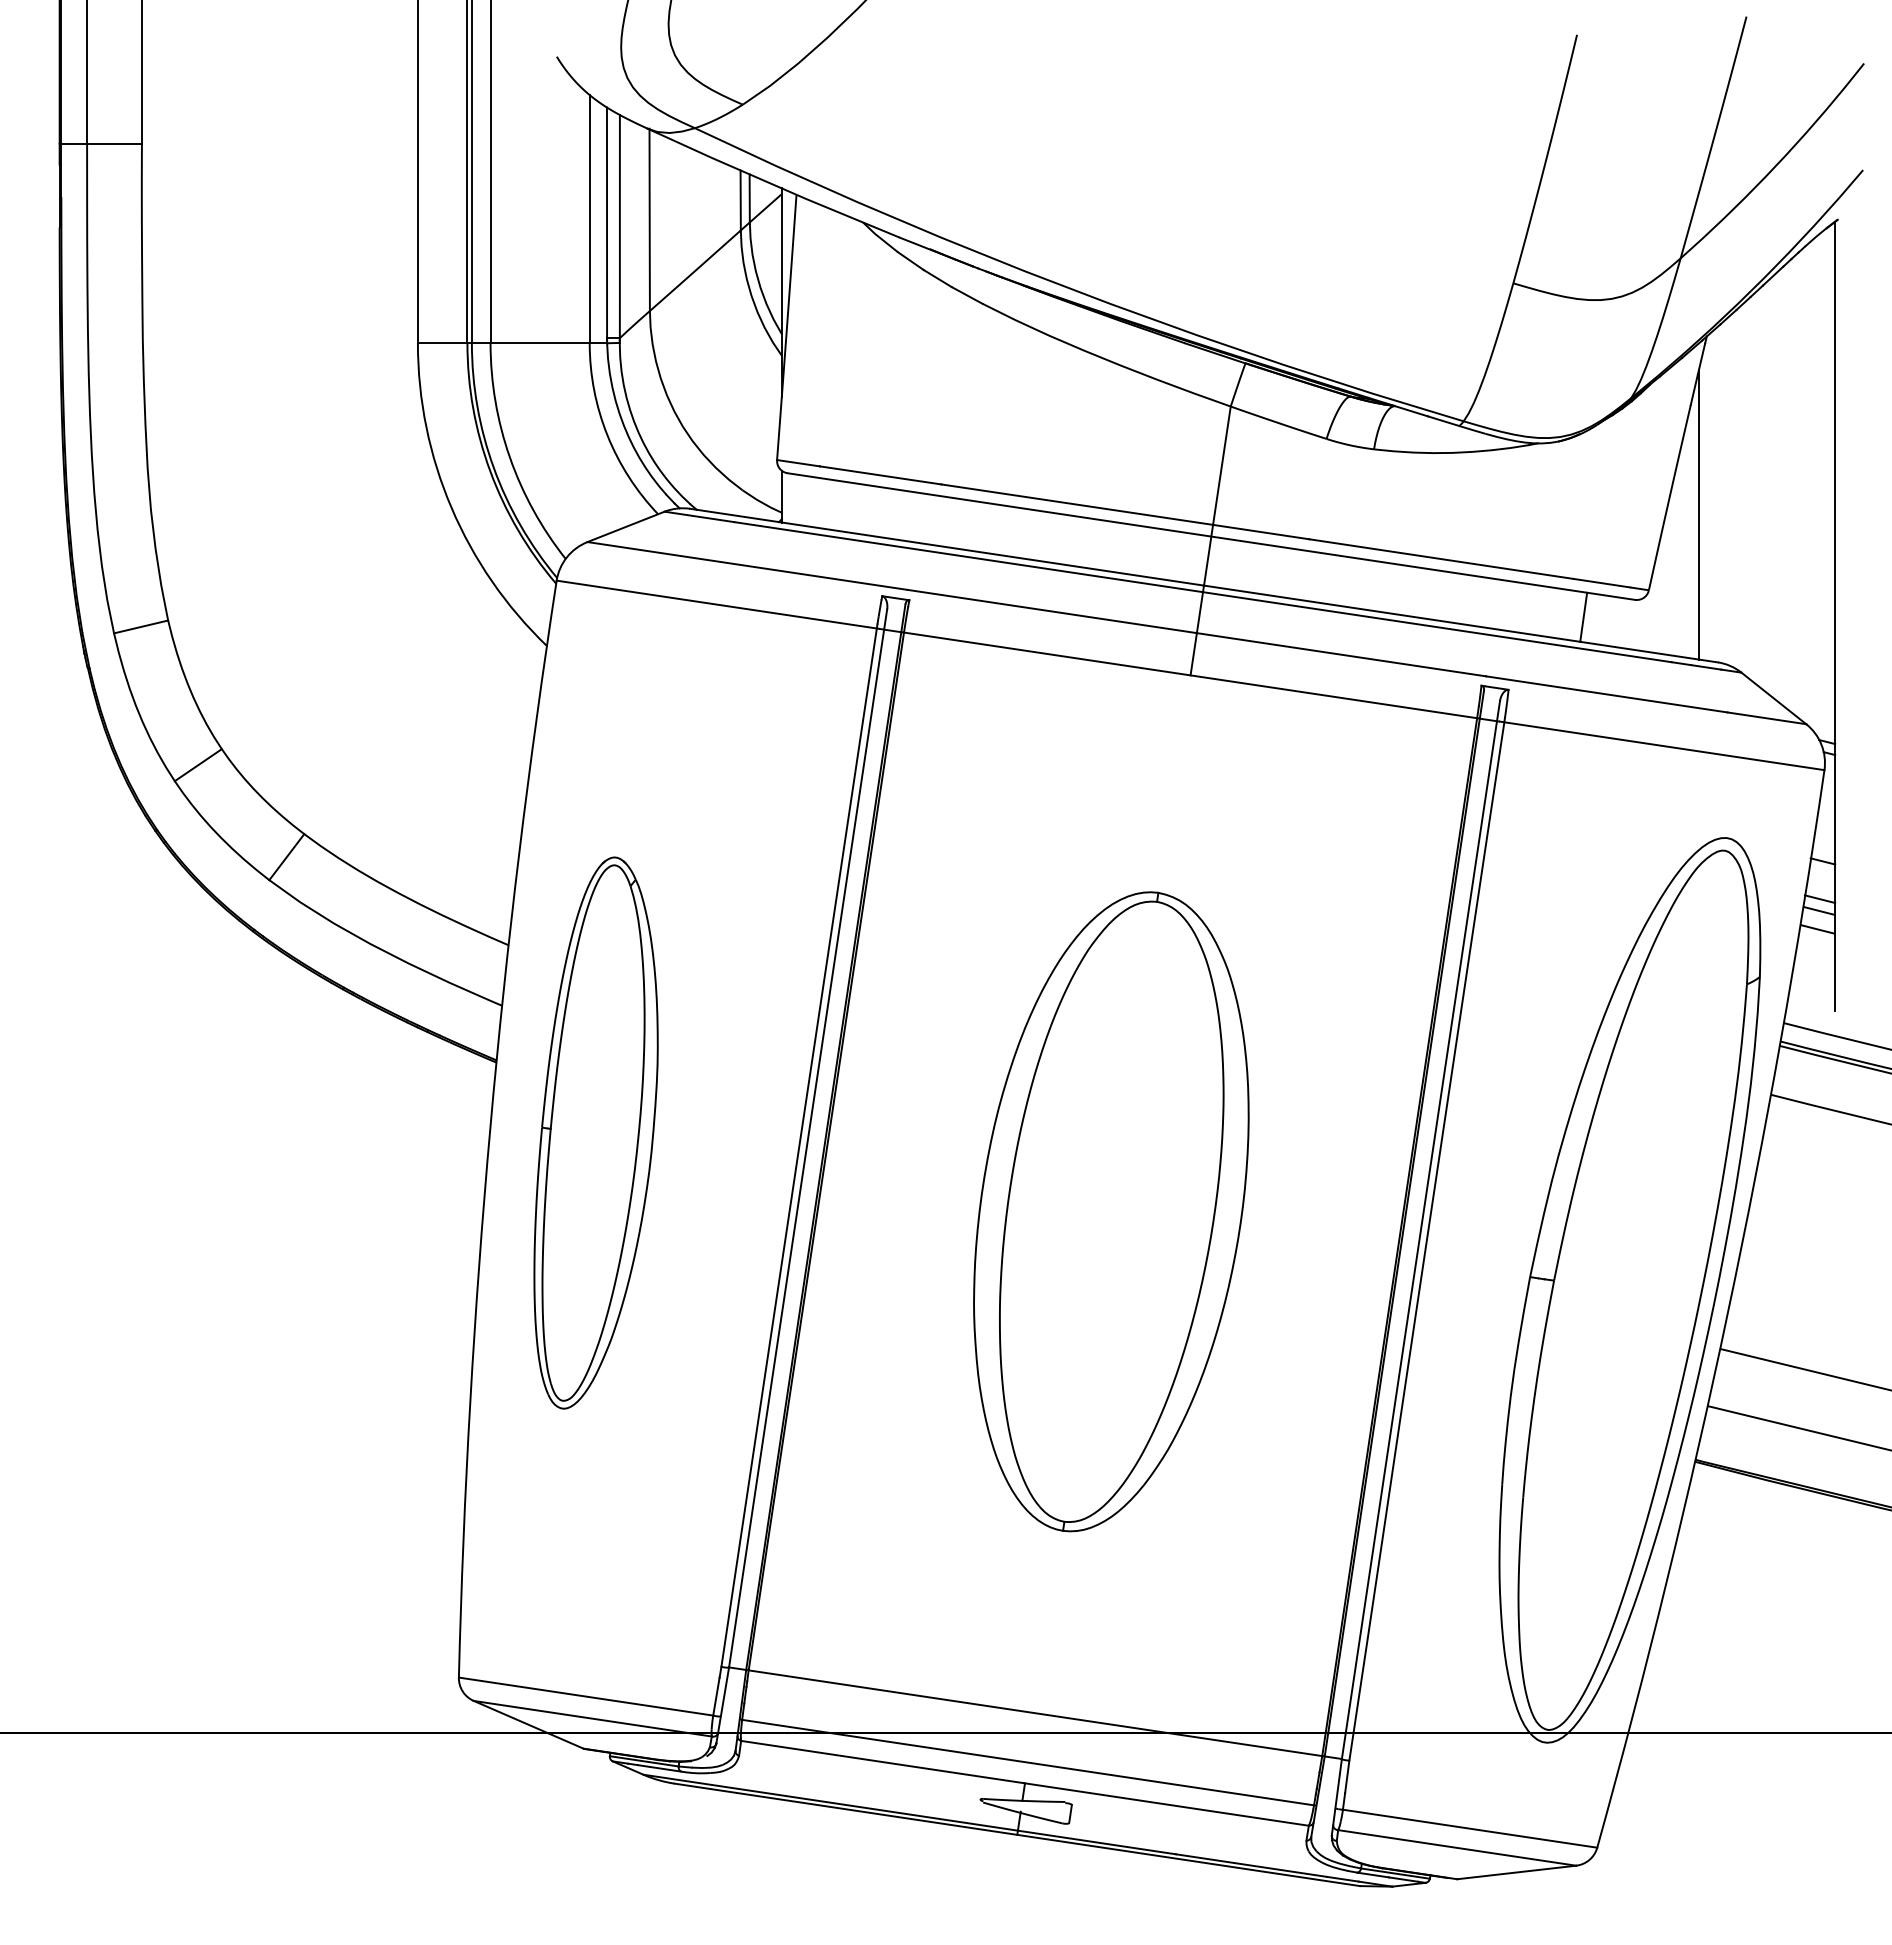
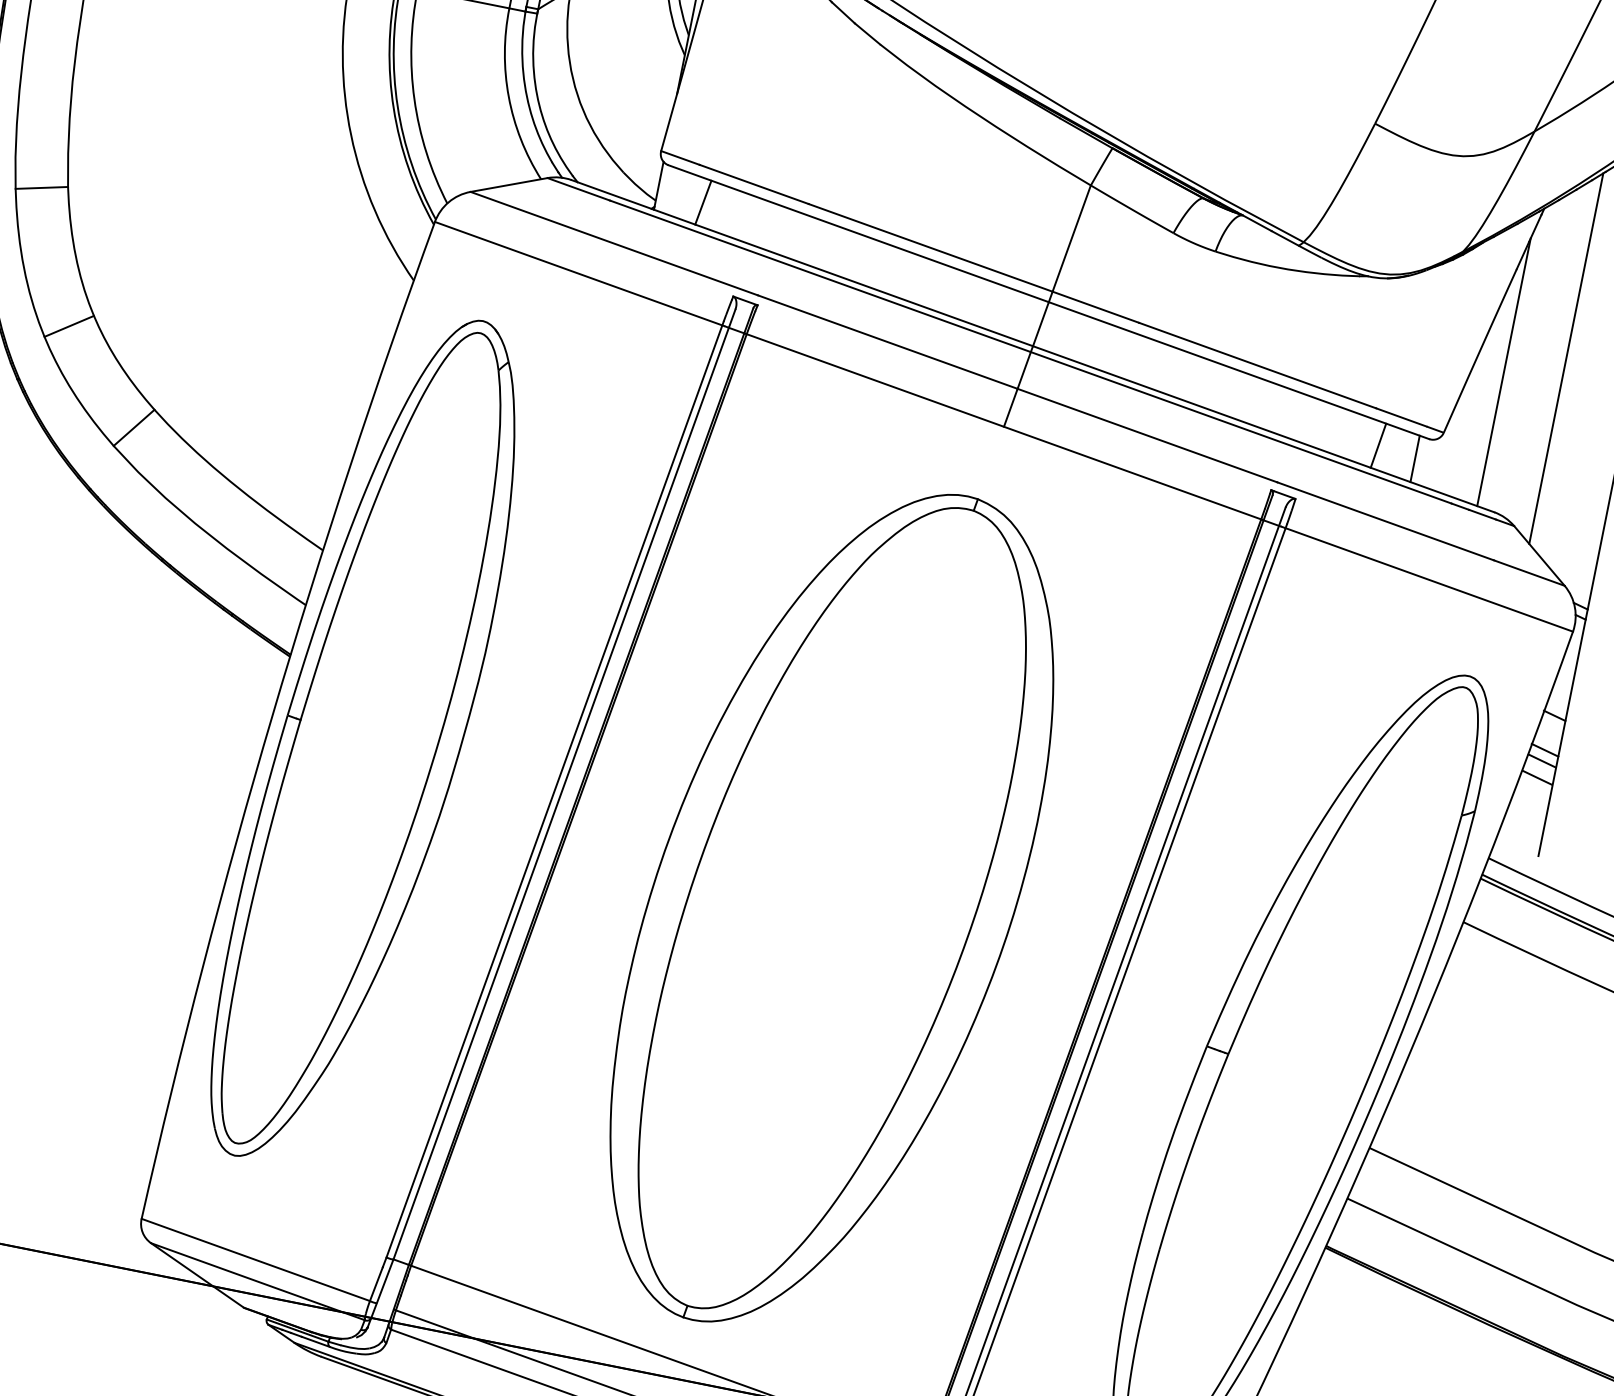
line: (1760, 487) -> (1566, 358), added
line: (831, 504) -> (703, 202), added
line: (1624, 623) -> (1415, 459), added
part: (595, 1132) -> (368, 739), size x1.67
part: (1111, 1211) -> (831, 908), size x1.43

